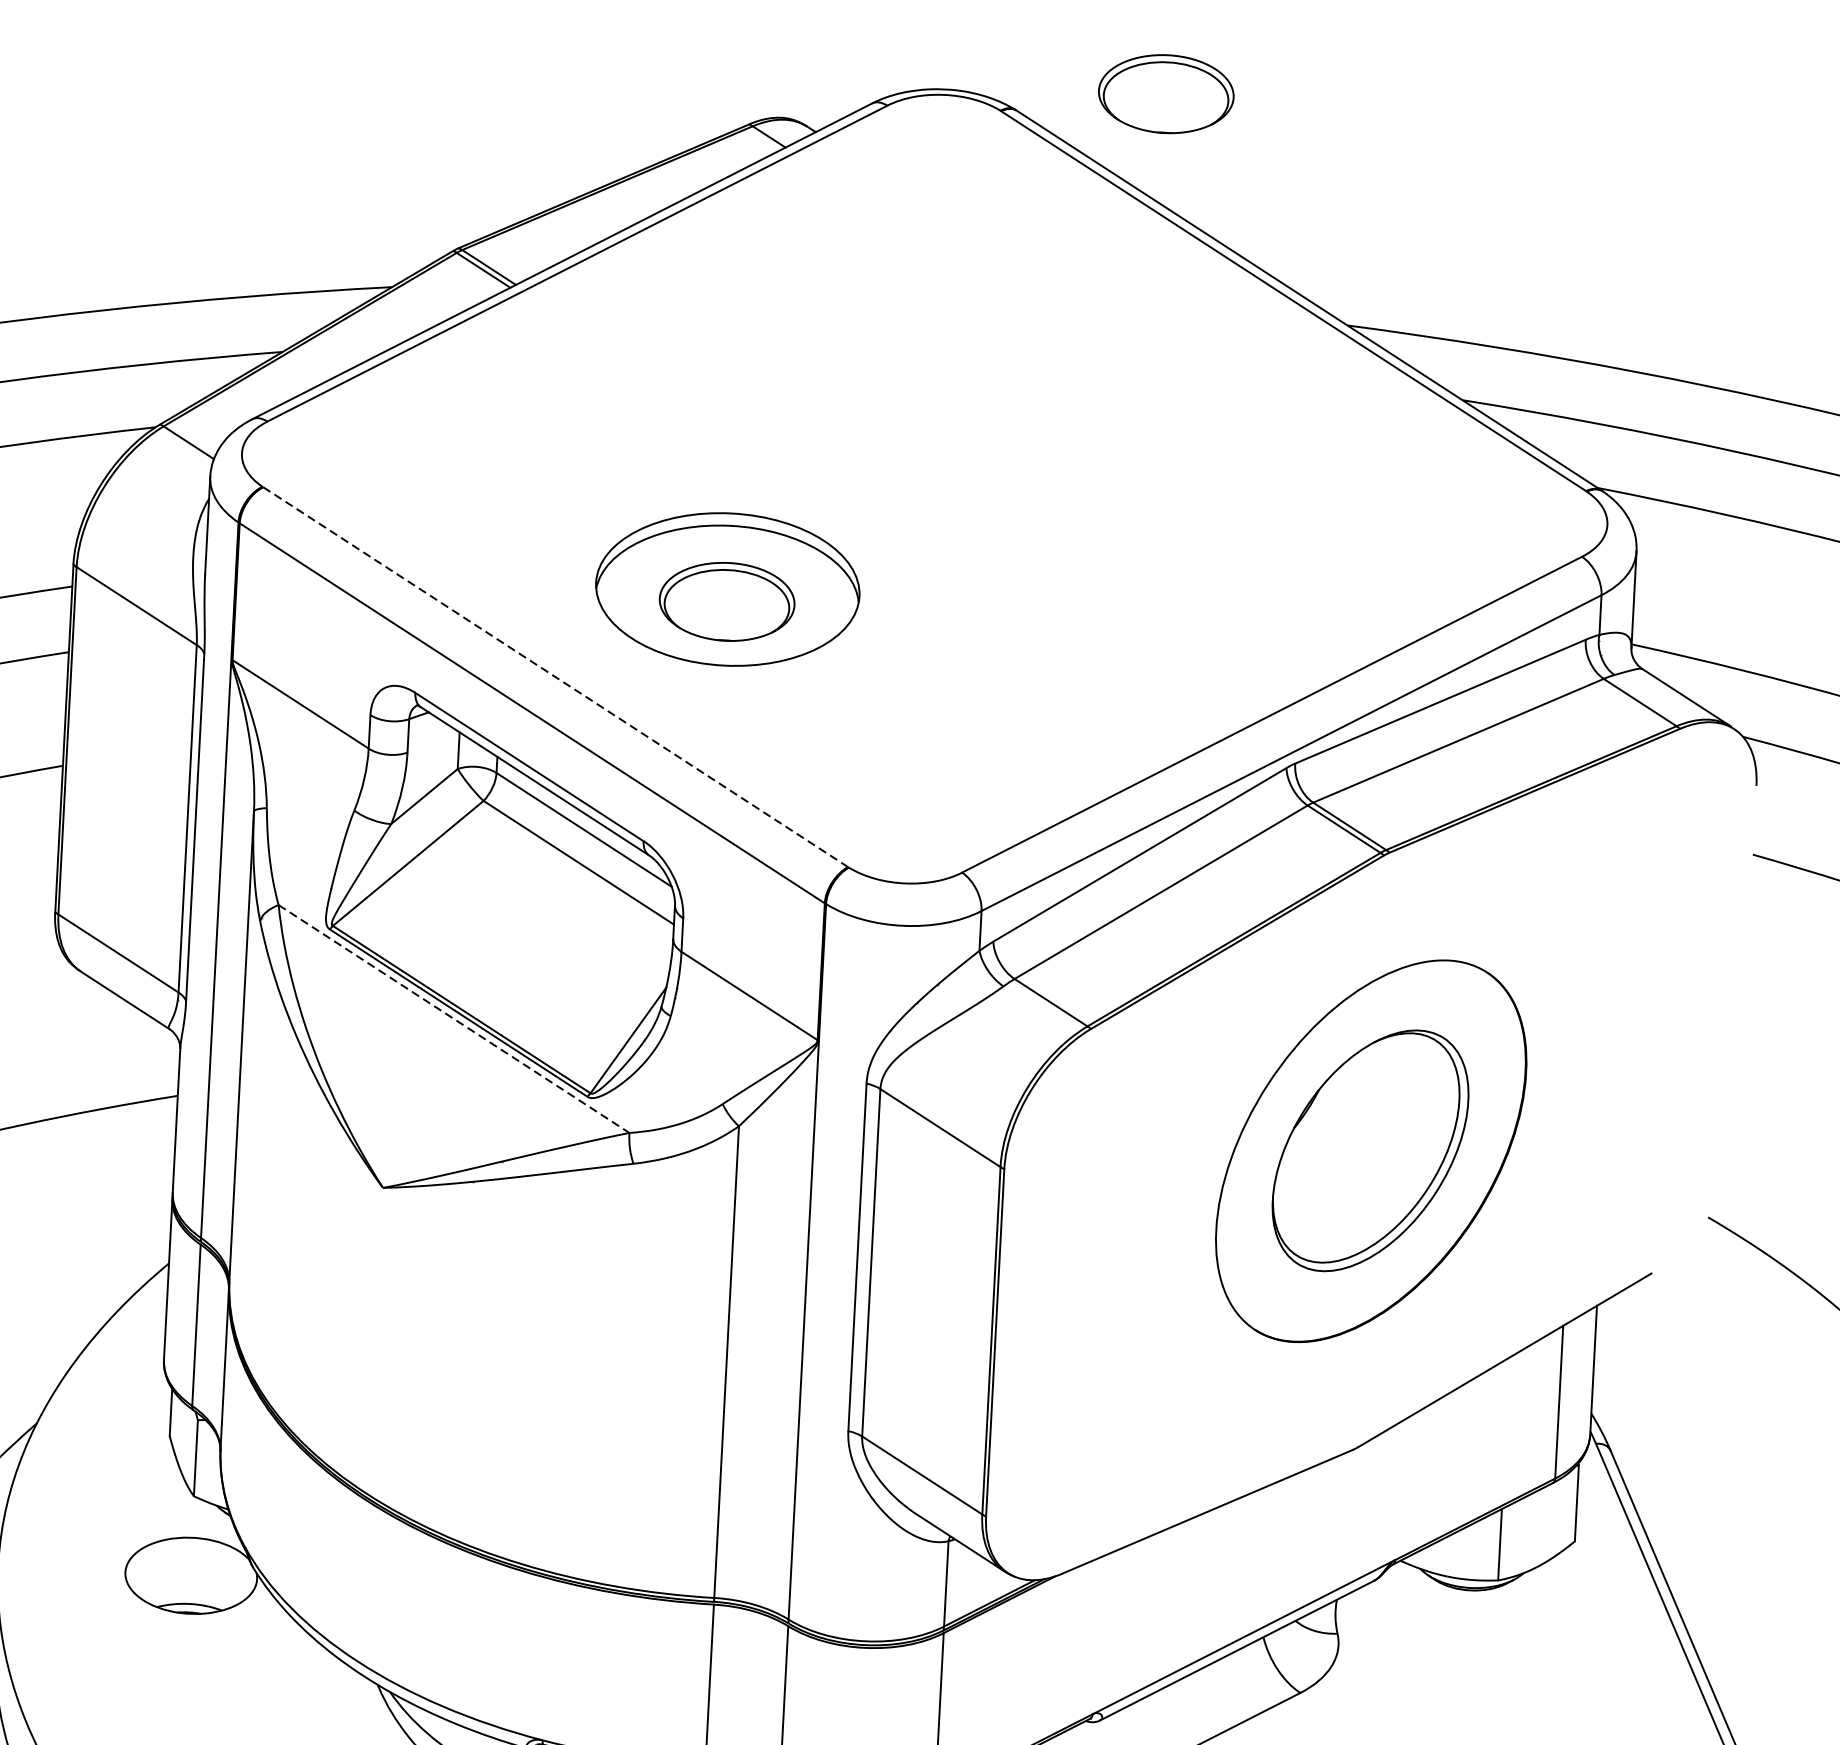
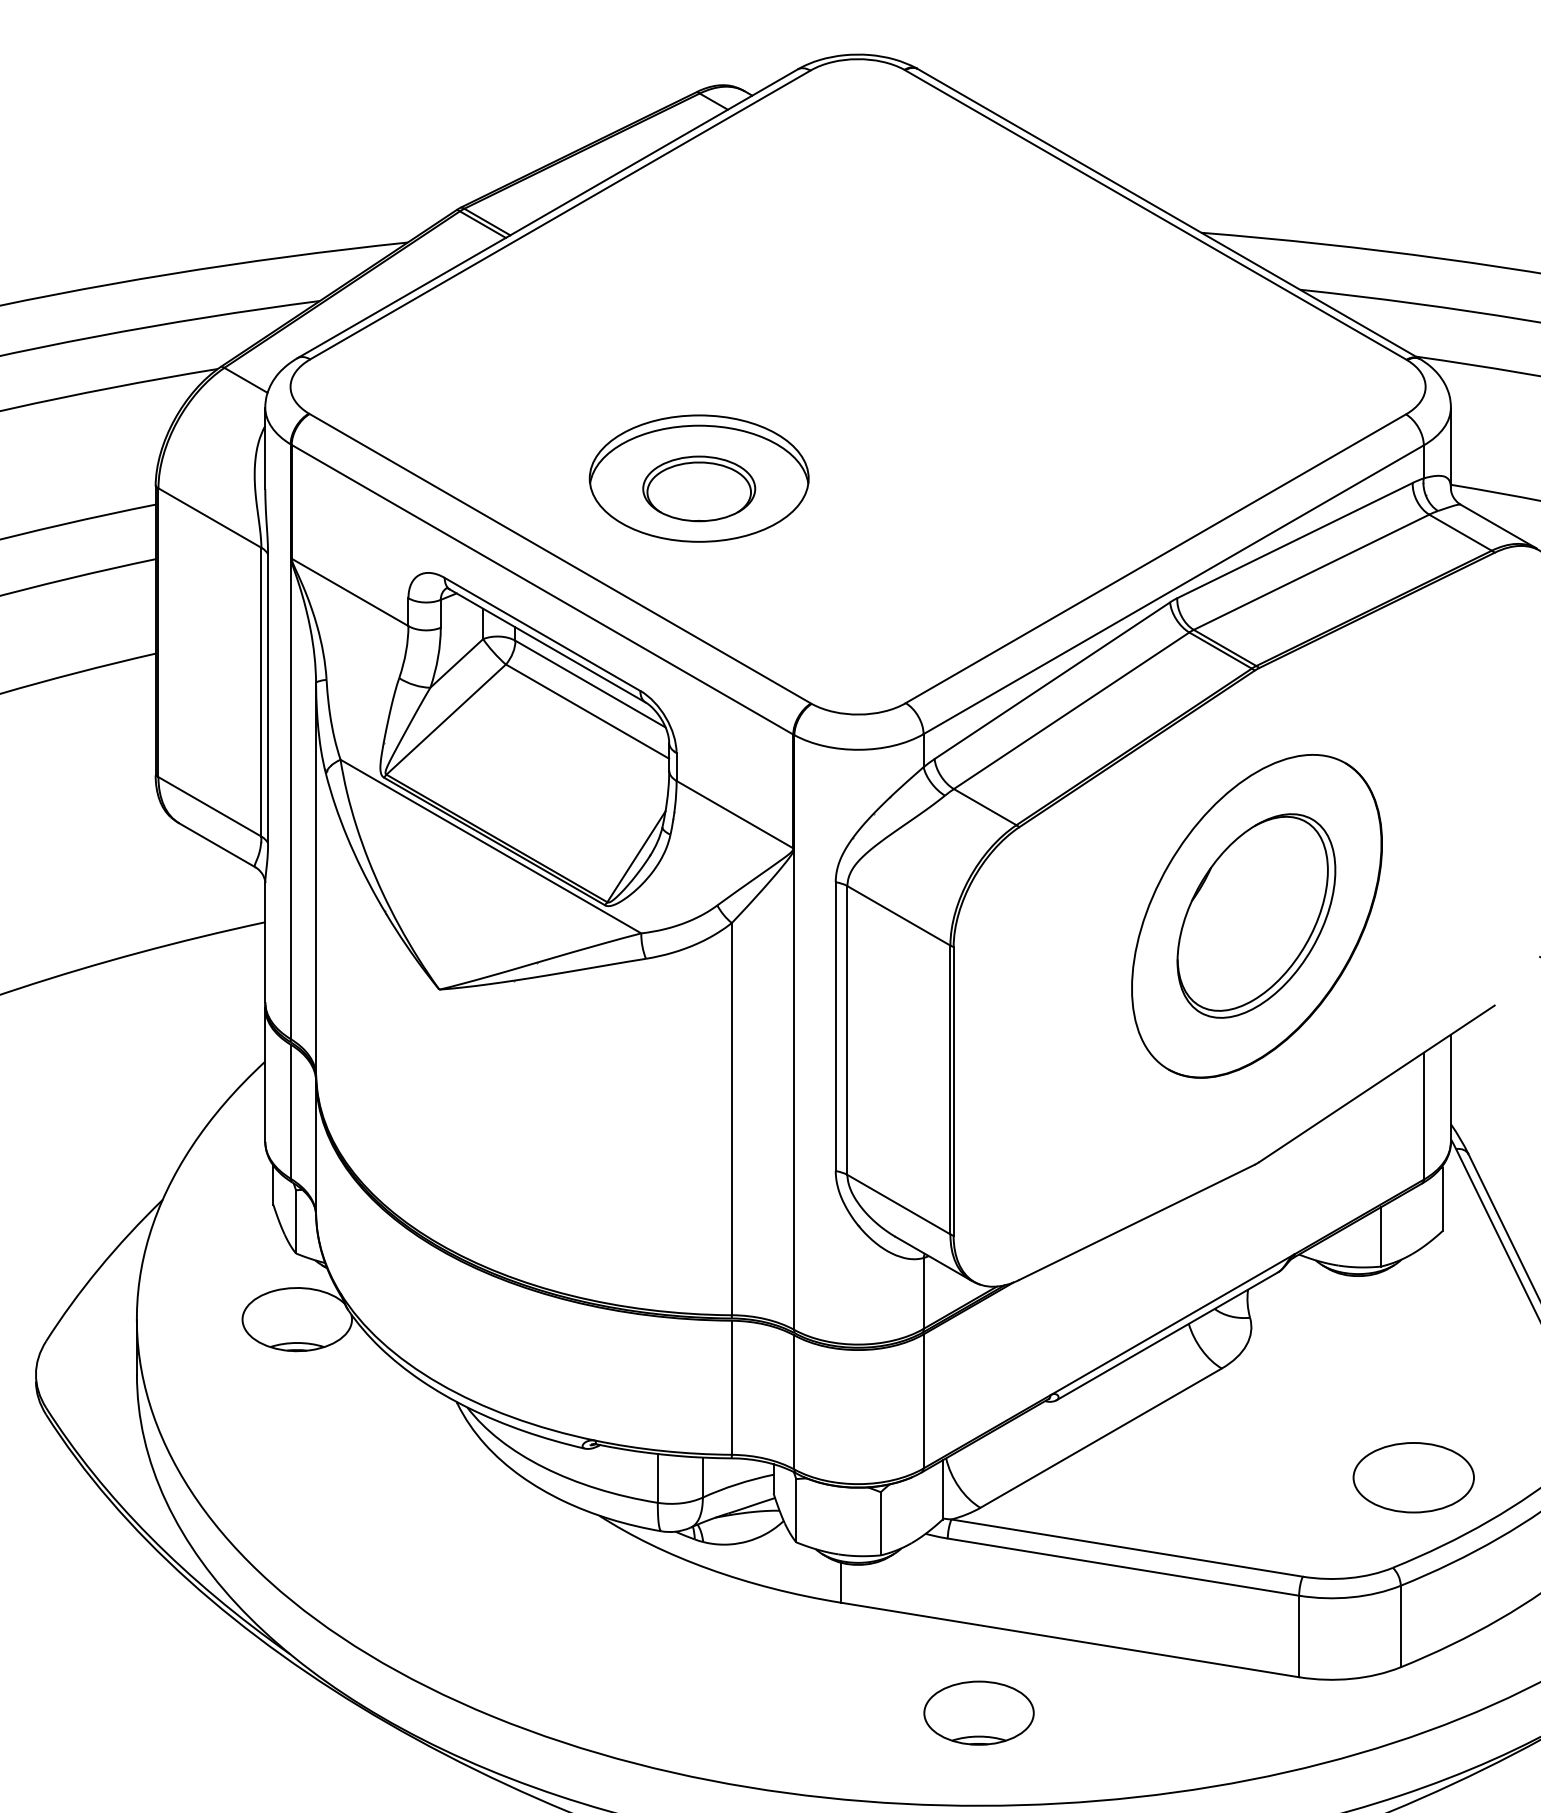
part: (1166, 93) -> (1041, 48), removed
line: (555, 676) -> (560, 558), dashed -> solid
line: (453, 1018) -> (490, 846), dashed -> solid

